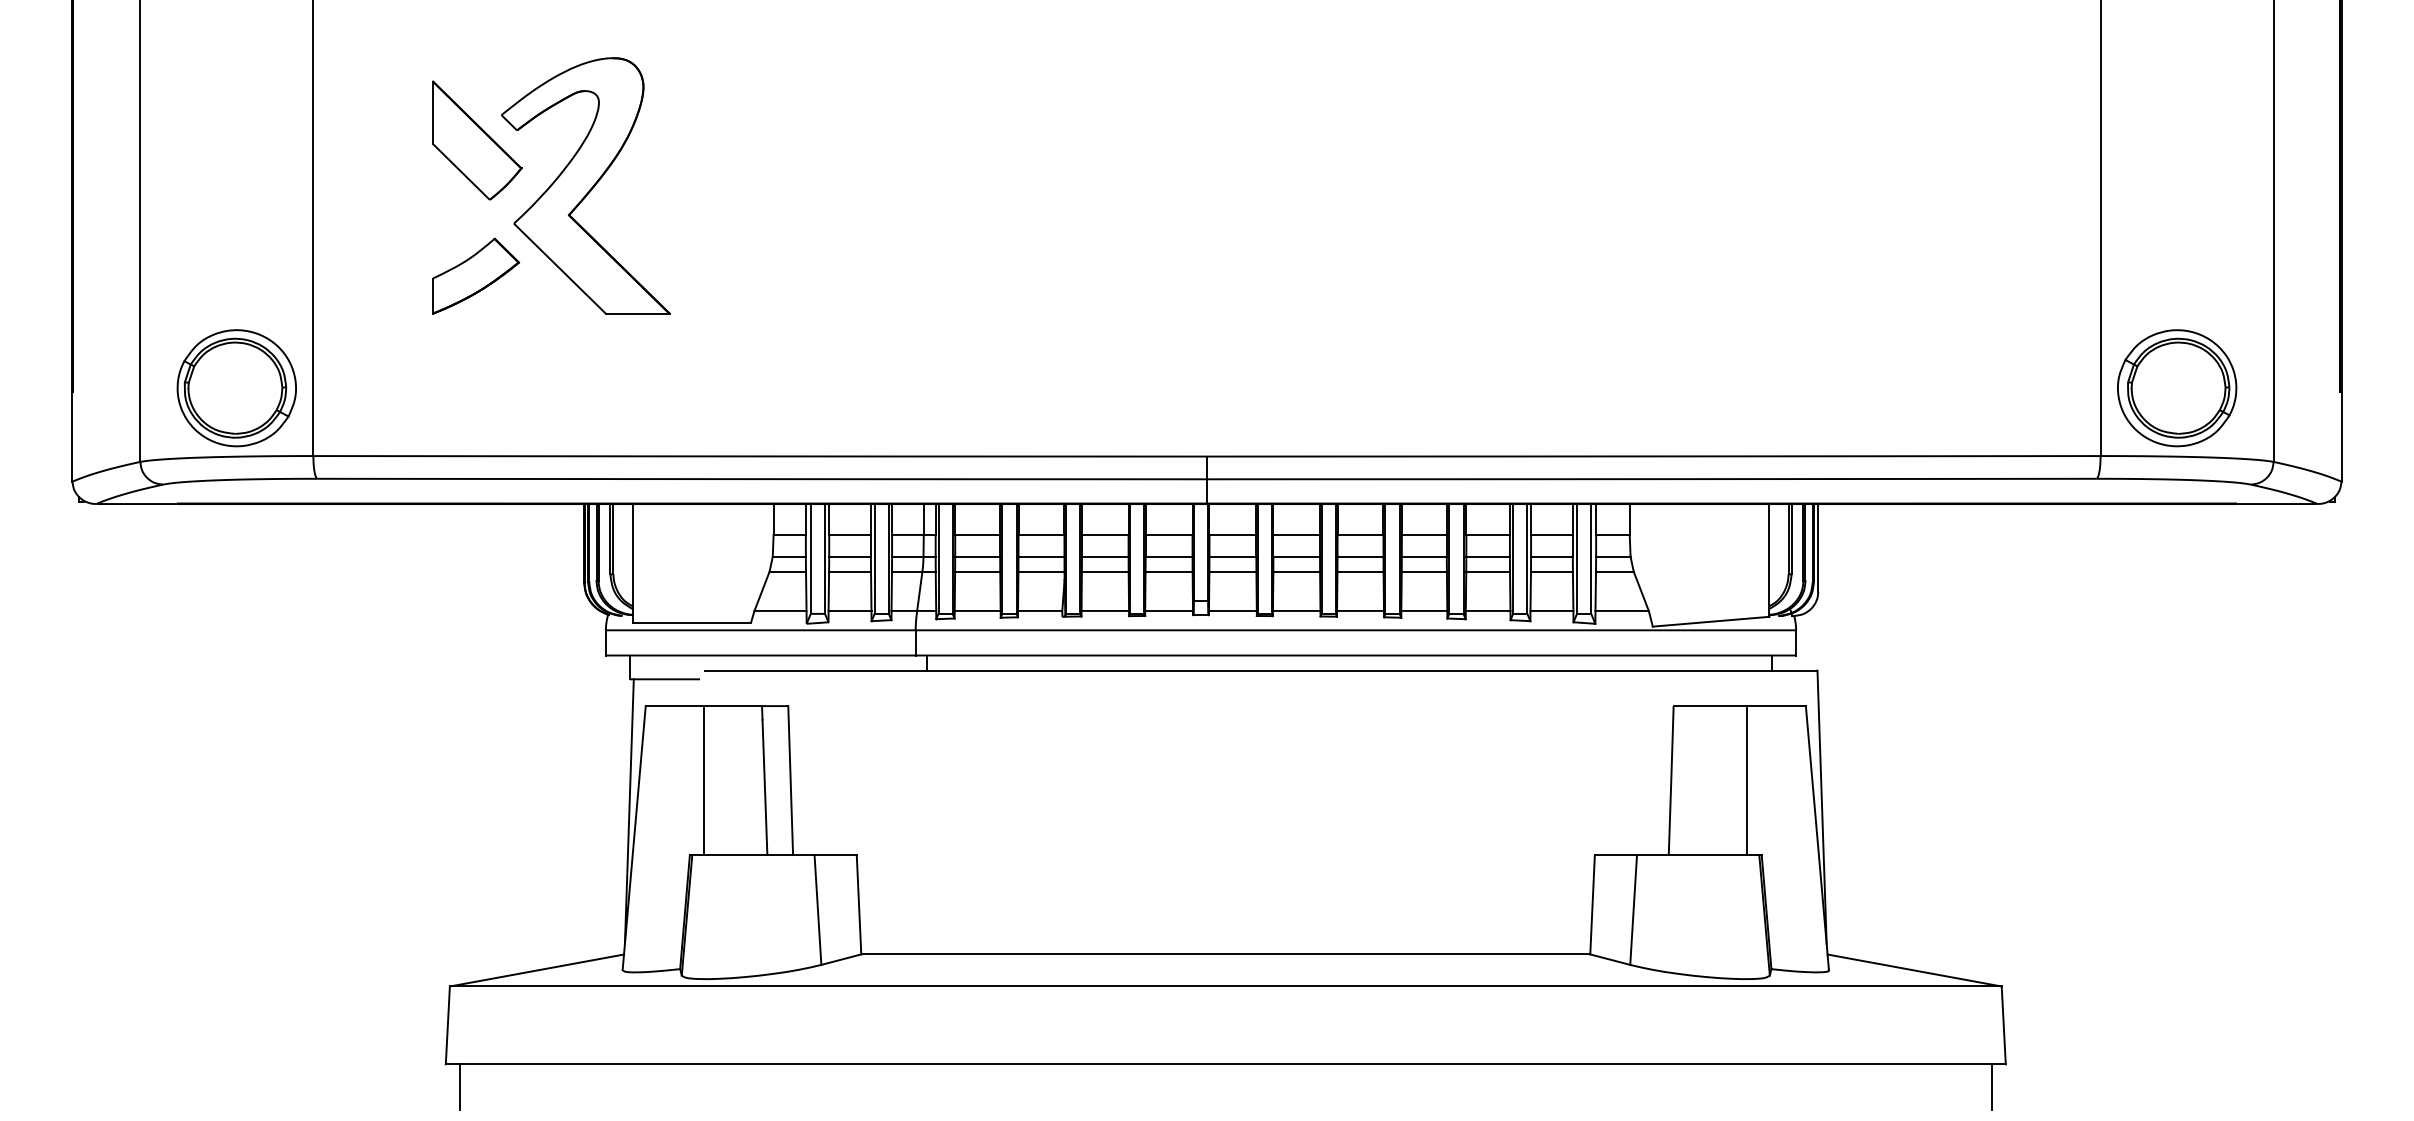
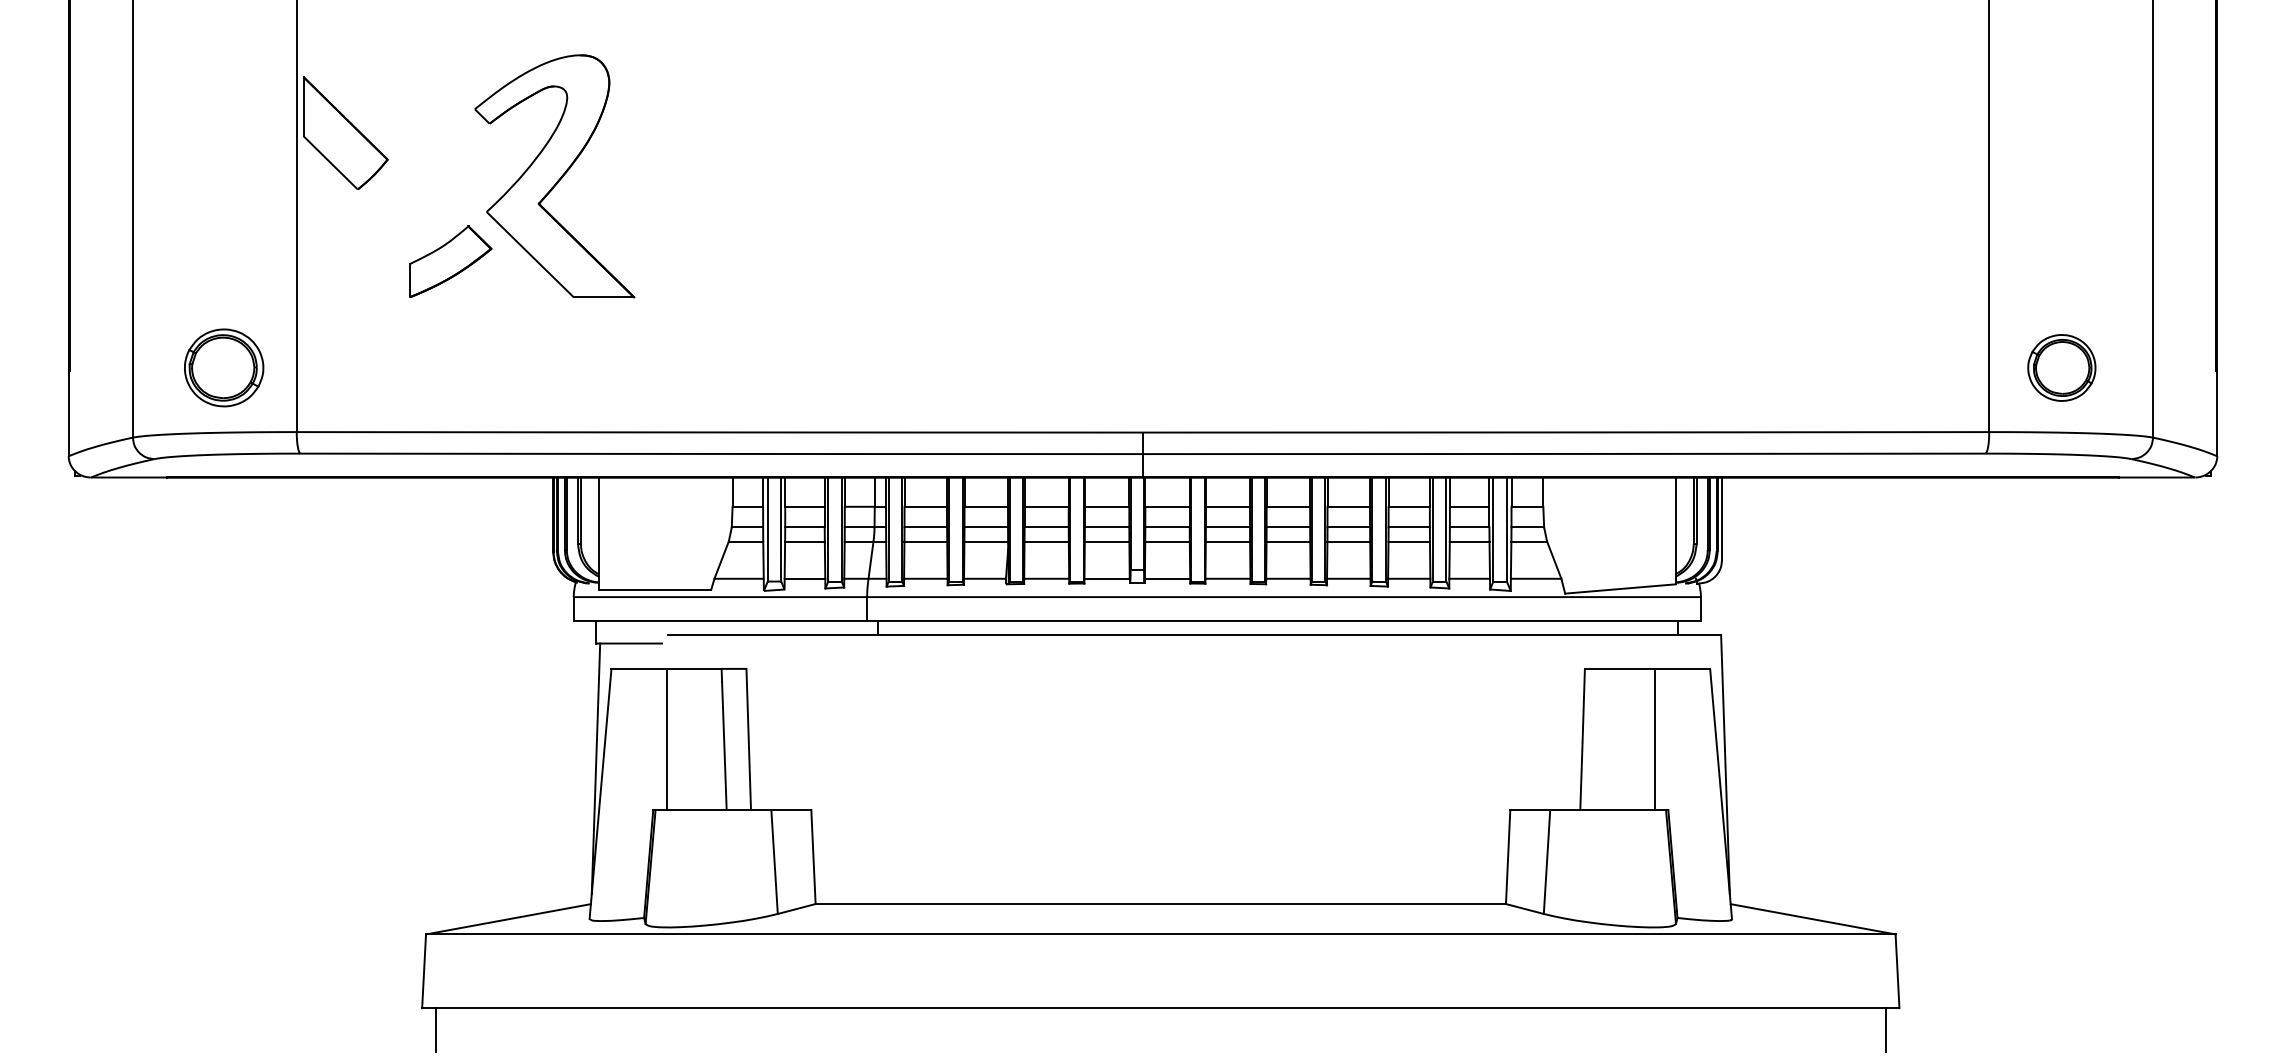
part: (477, 140) -> (346, 133), moved
part: (236, 388) -> (223, 368), size x0.7
part: (2177, 388) -> (2062, 368), size x0.6

